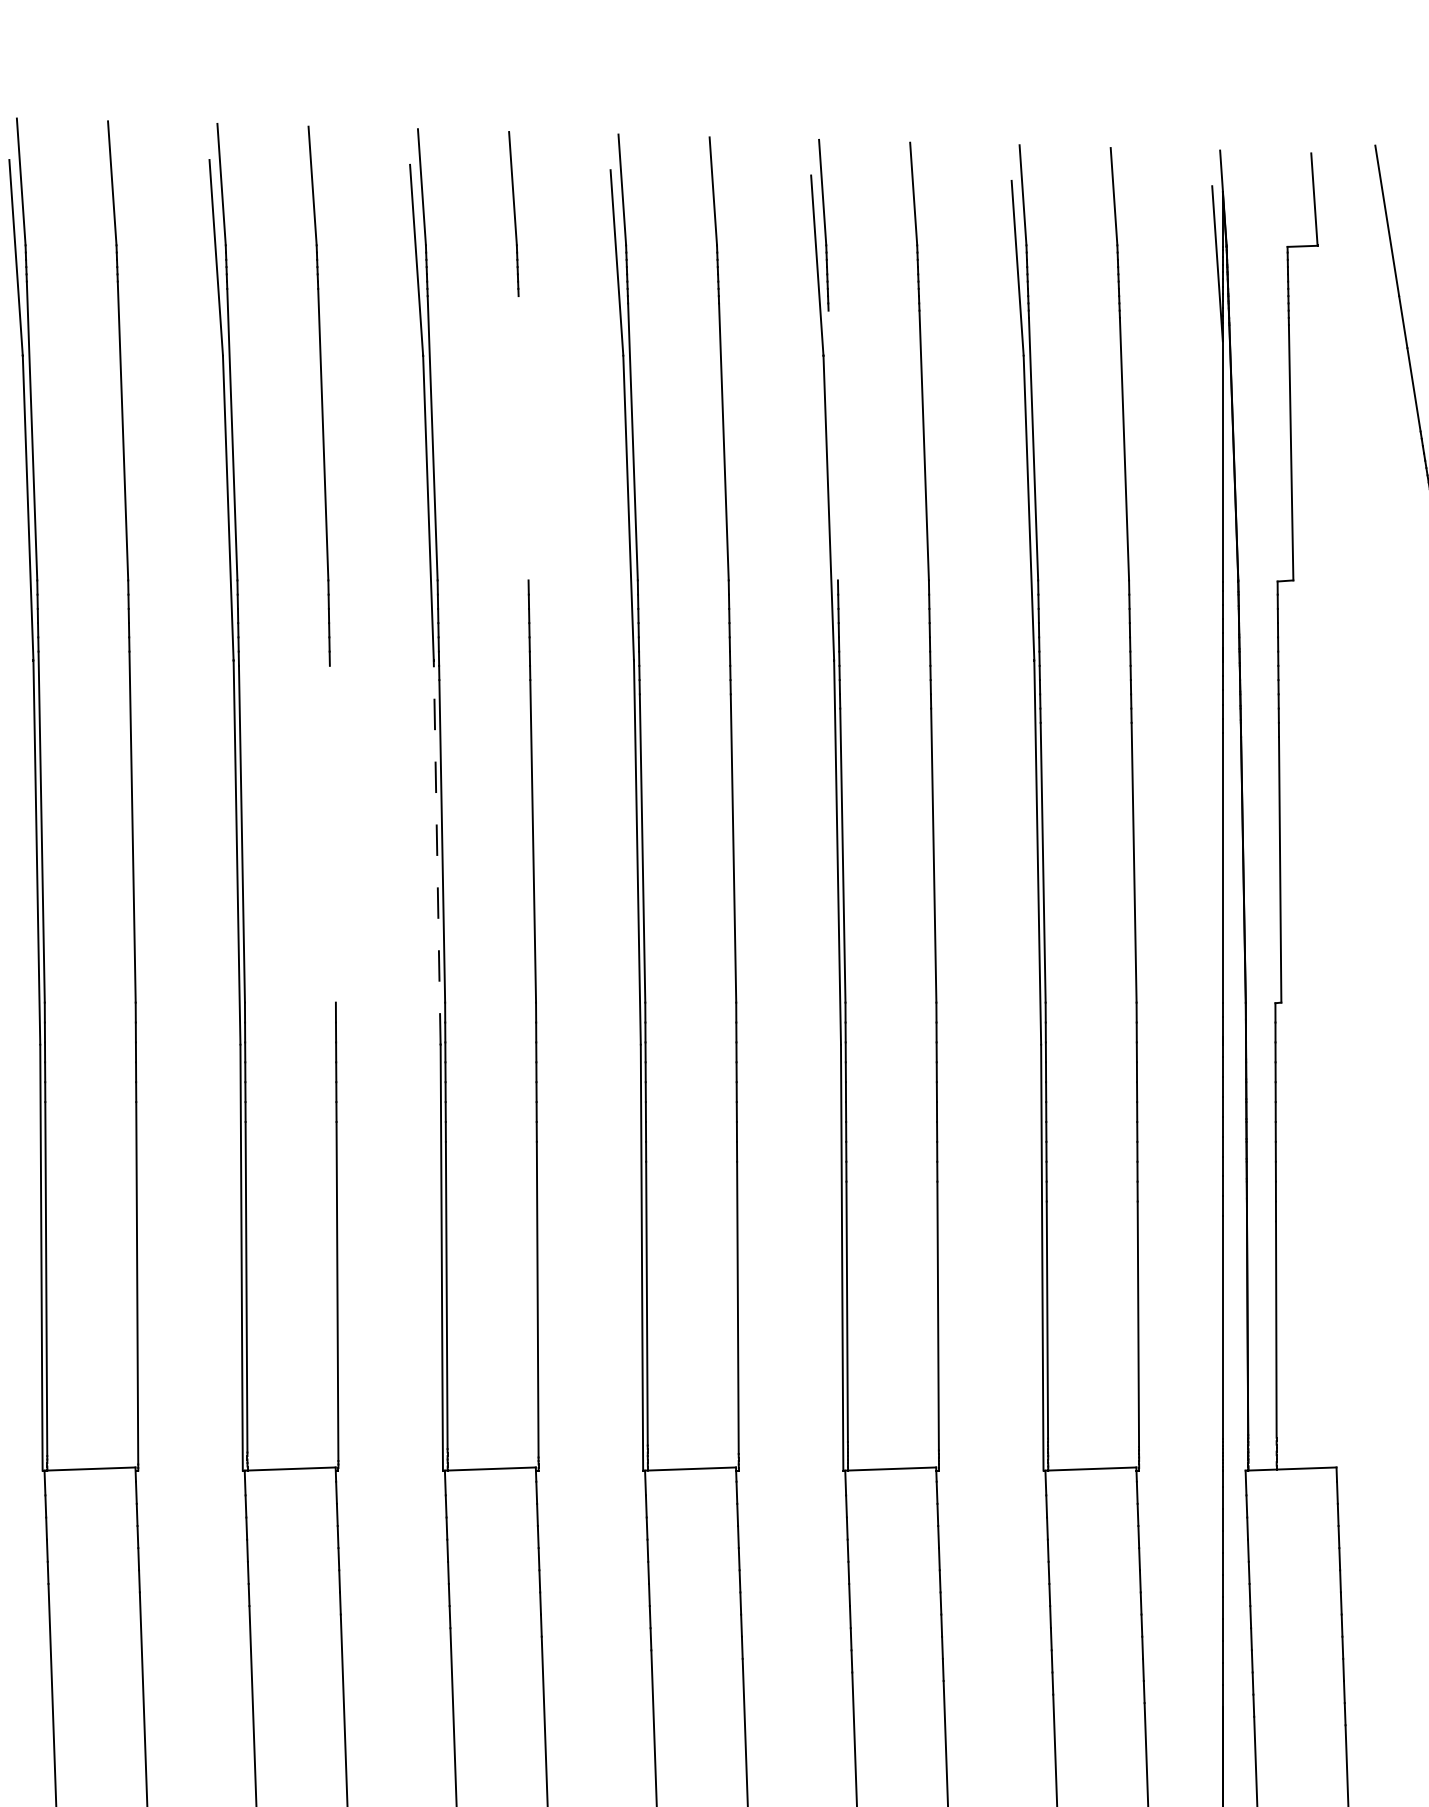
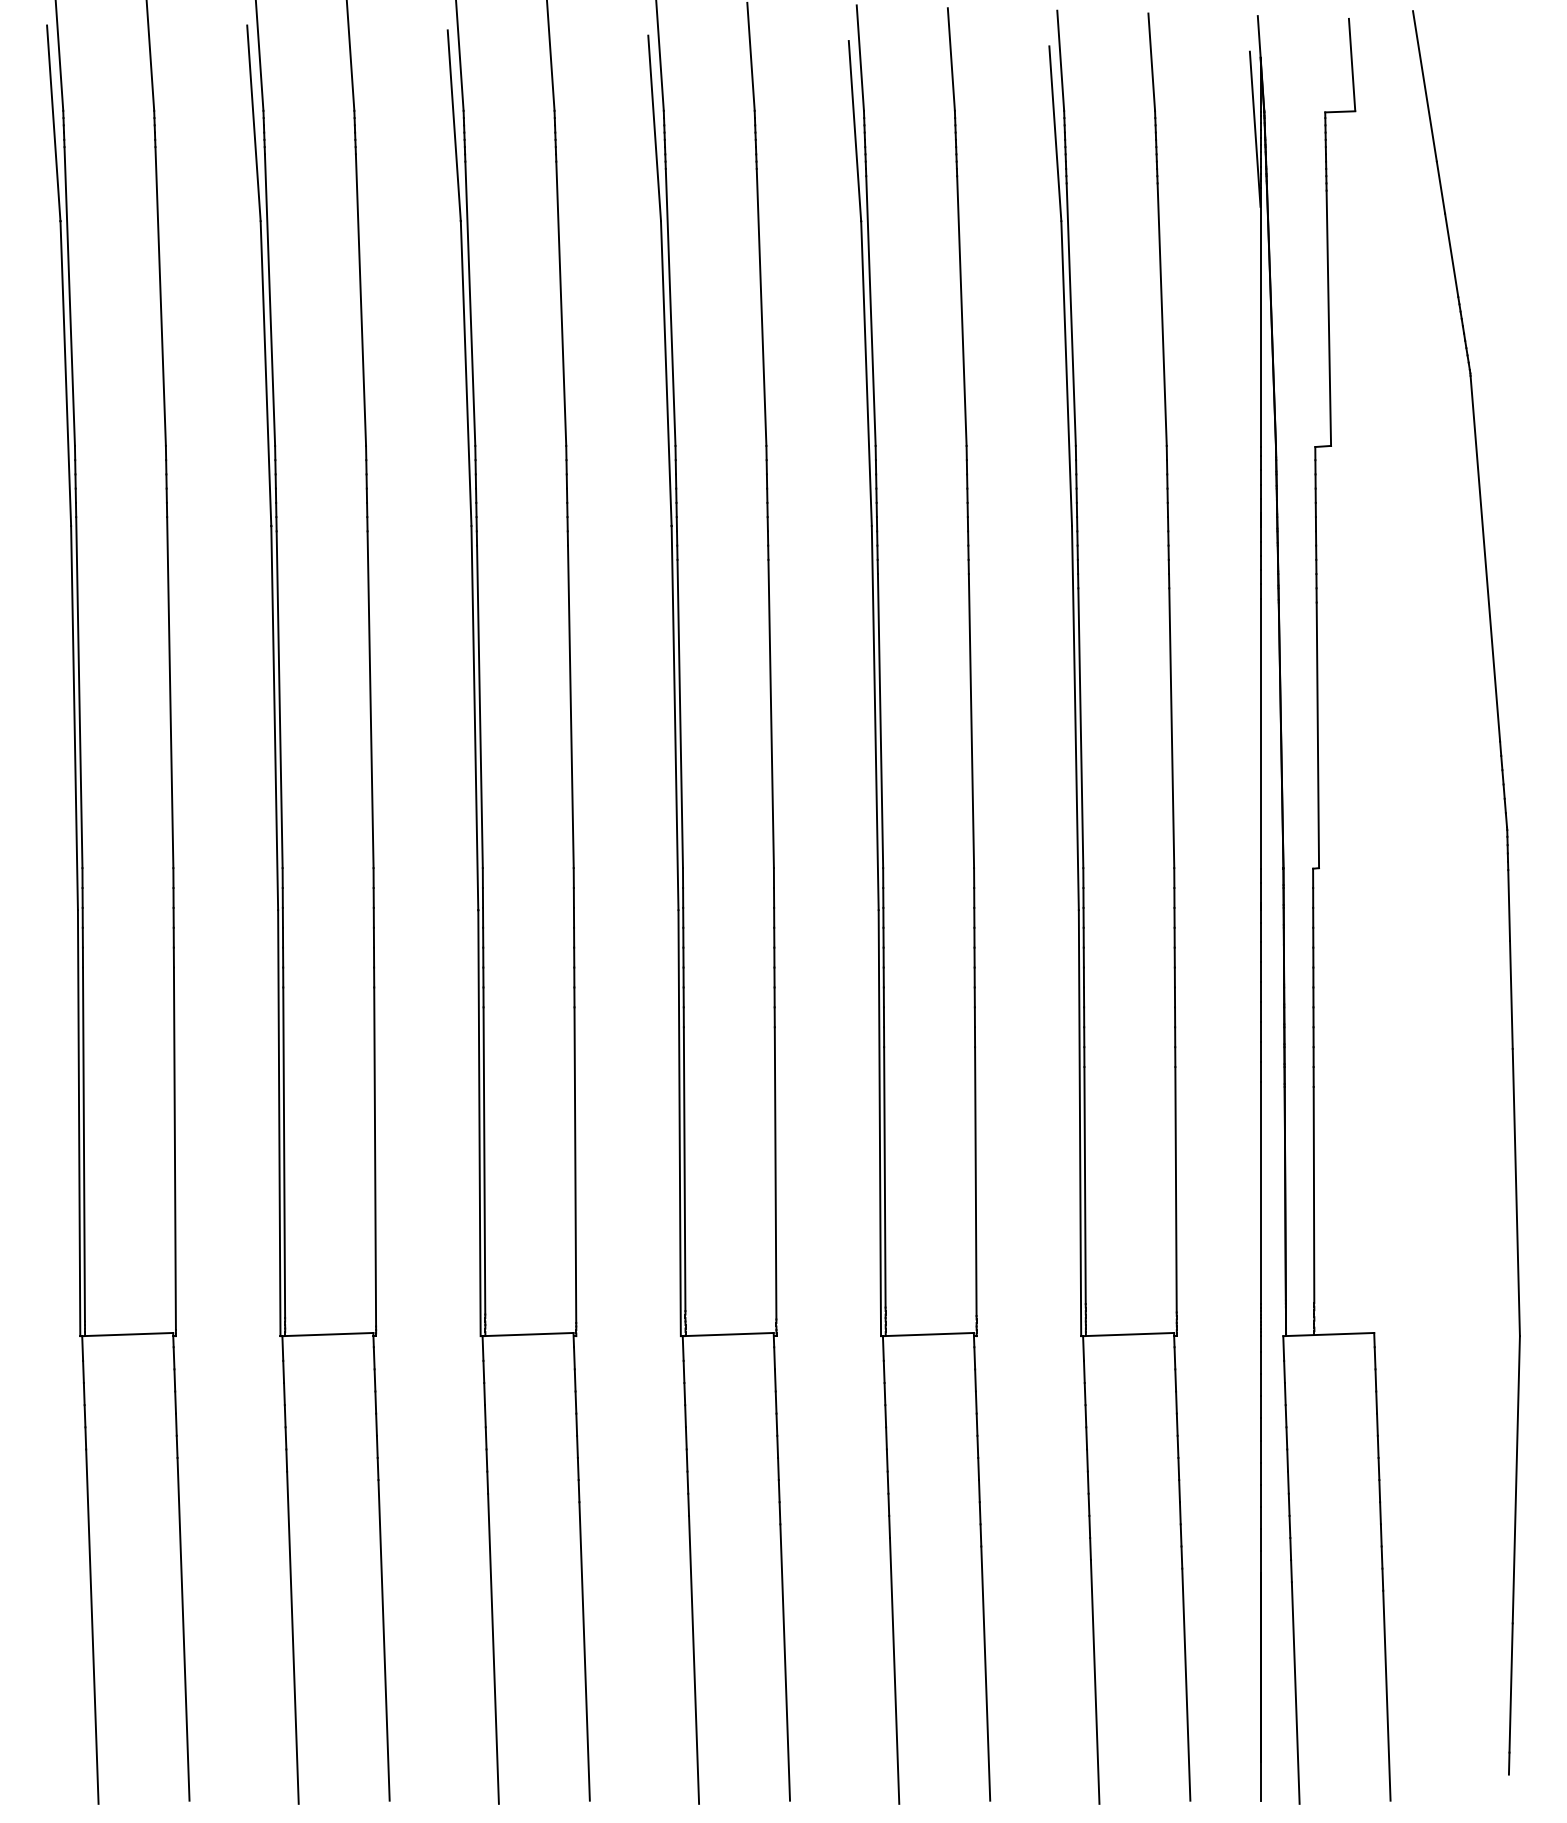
line: (523, 438) -> (561, 303), added
line: (832, 445) -> (870, 310), added
line: (332, 834) -> (370, 699), added
line: (436, 853) -> (474, 718), dashed -> solid

